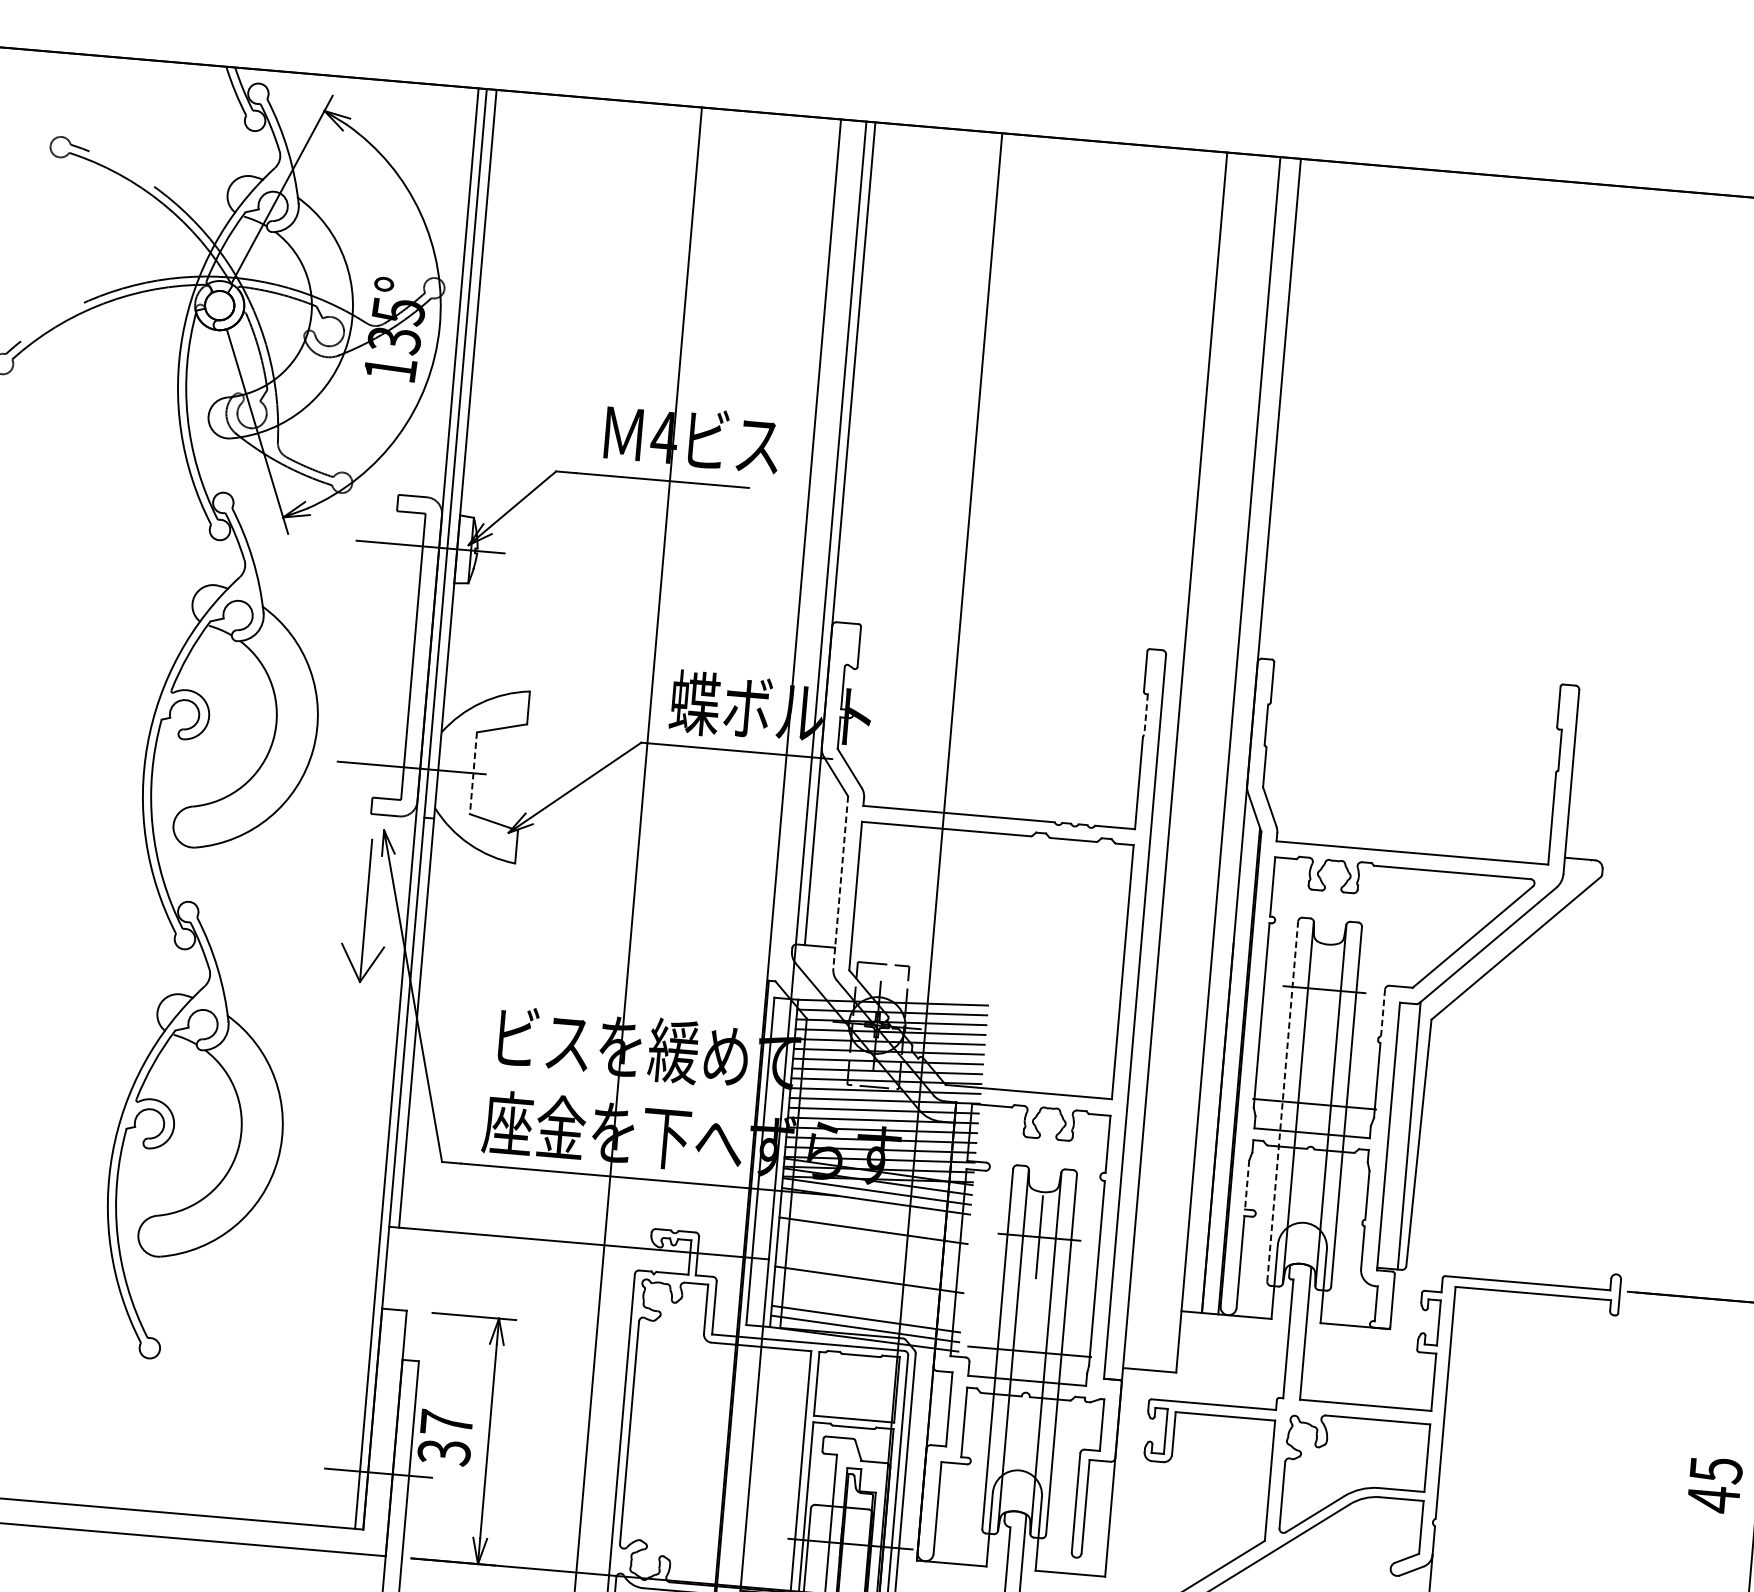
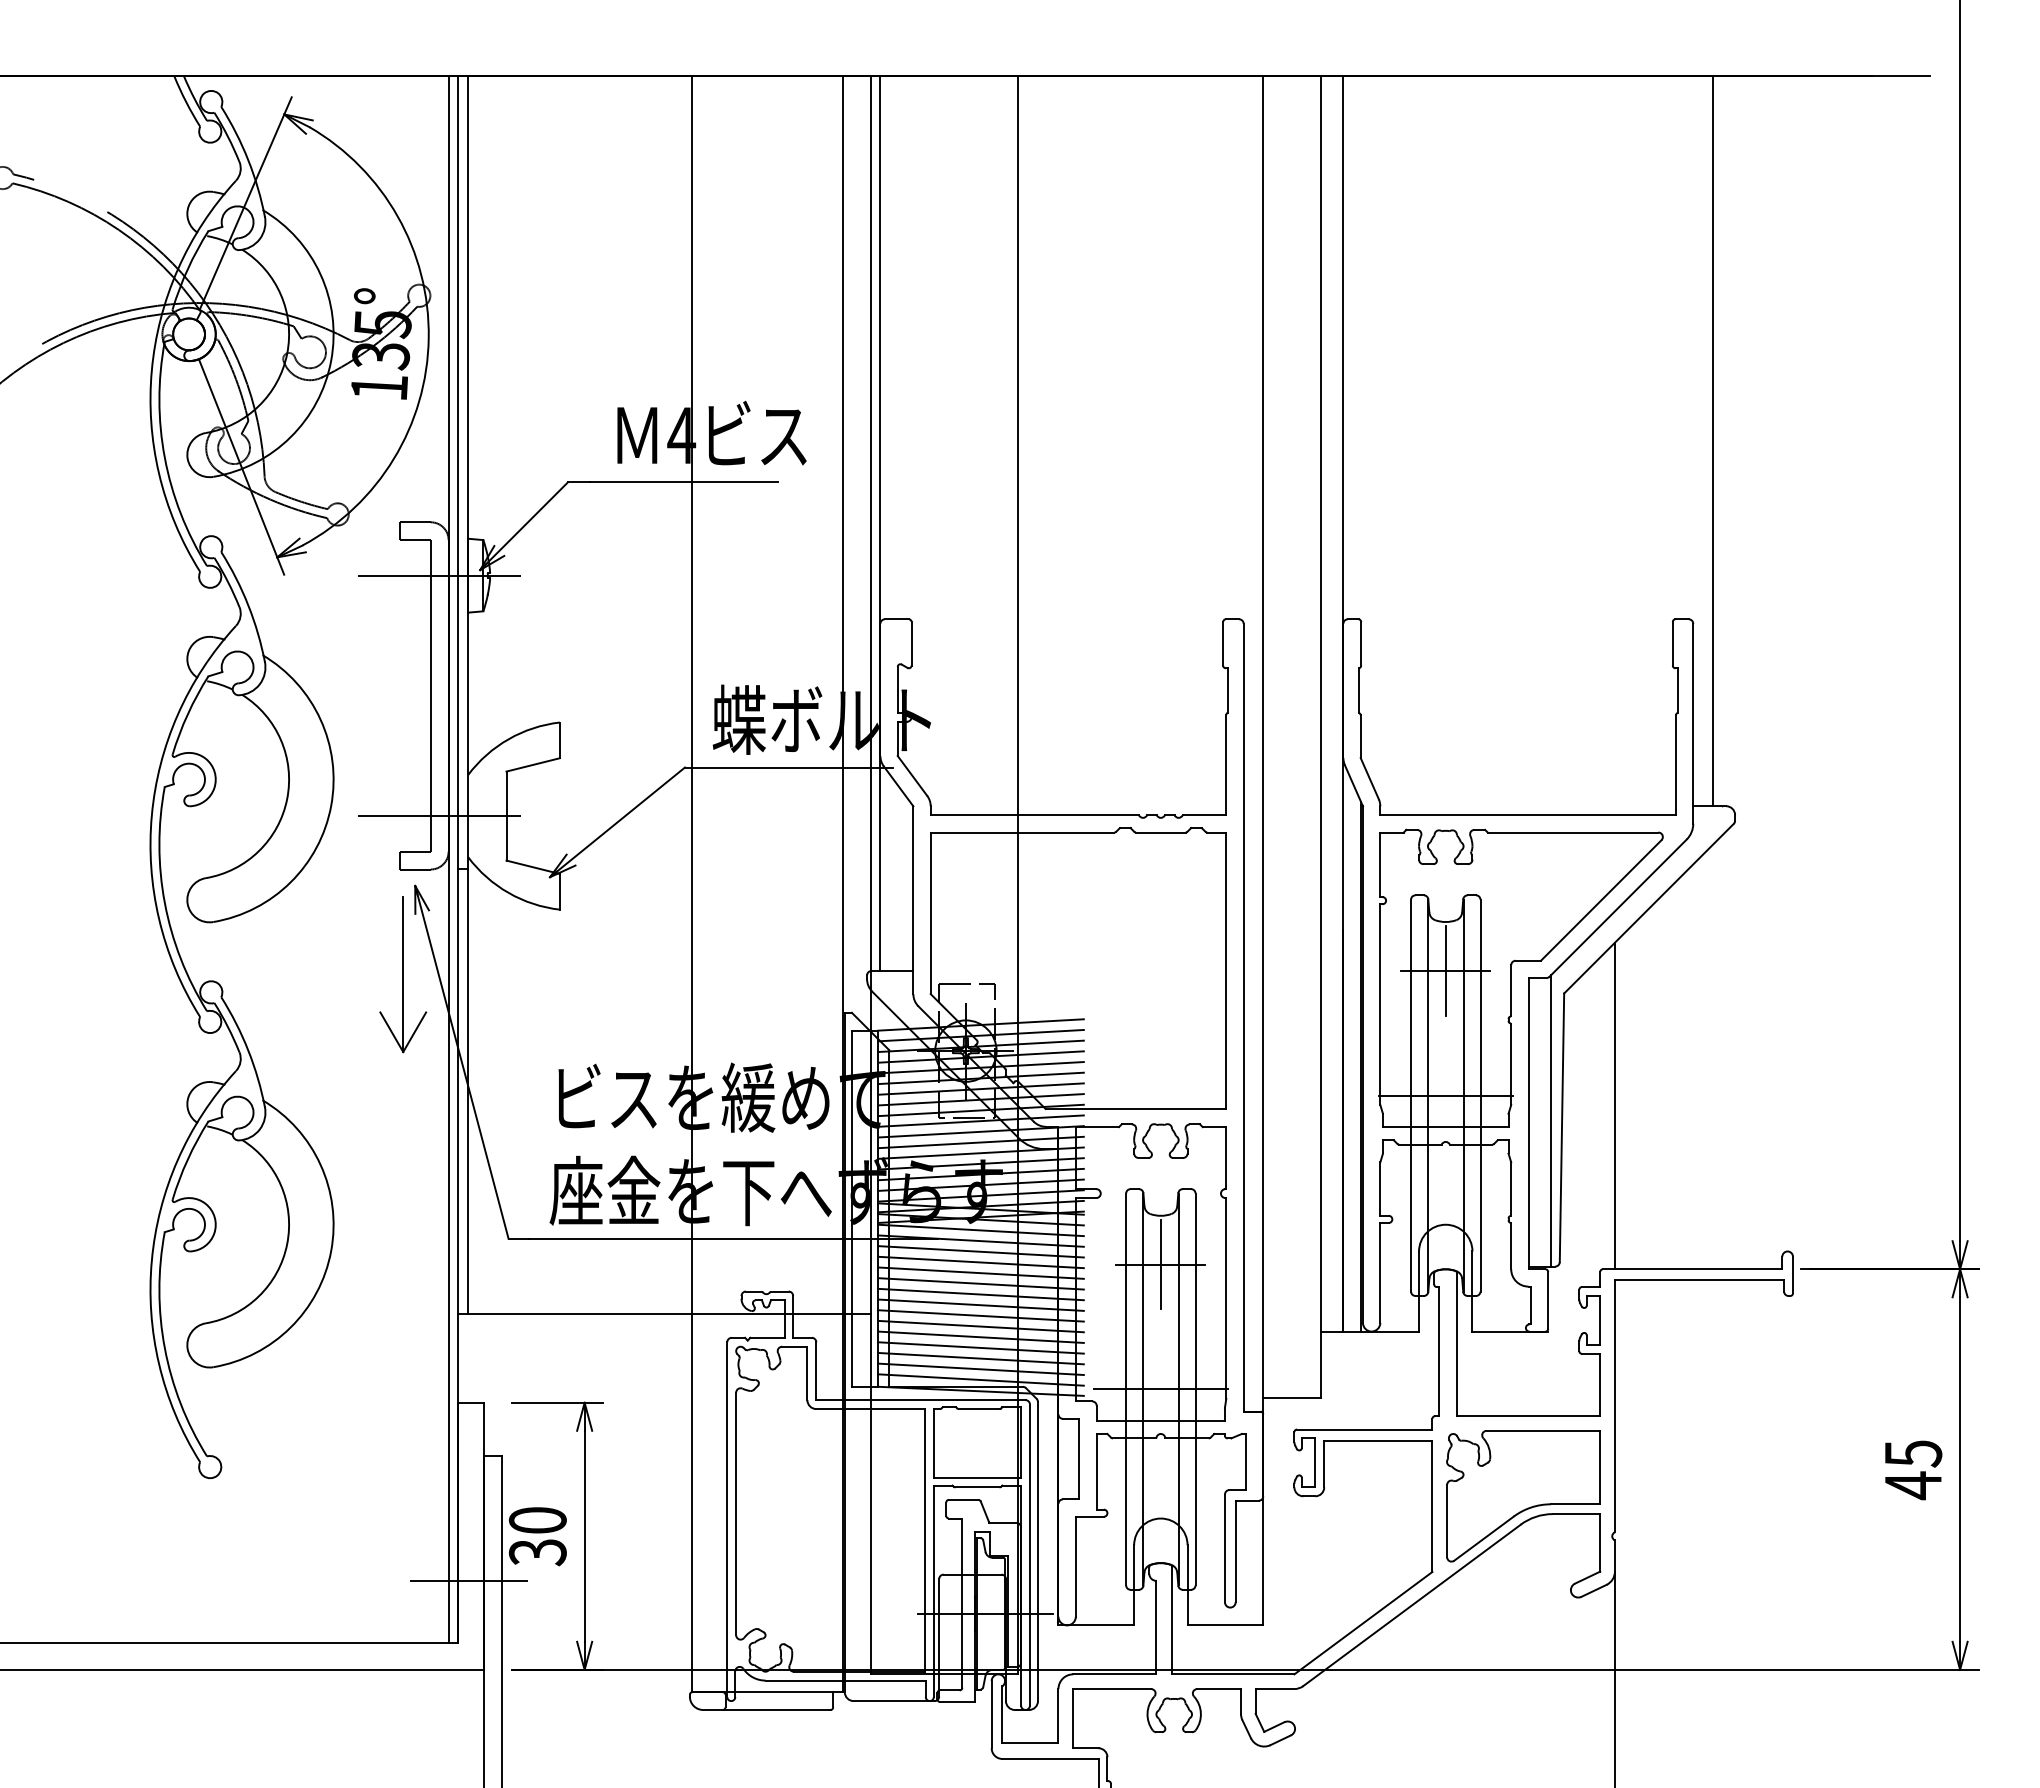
line: (1611, 523) -> (1712, 440), added
line: (1145, 715) -> (1227, 691), dashed -> solid
line: (473, 773) -> (506, 816), dashed -> solid
line: (840, 882) -> (913, 900), dashed -> solid
line: (1324, 989) -> (1445, 970), added
line: (1383, 1012) -> (1511, 990), dashed -> solid
line: (1283, 1101) -> (1411, 1095), dashed -> solid
line: (1468, 1126) -> (1614, 1105), added
line: (1247, 1185) -> (1380, 1189), dashed -> solid
line: (874, 1210) -> (980, 1251), added
line: (873, 1220) -> (980, 1262), added
line: (872, 1240) -> (980, 1283), added
line: (871, 1250) -> (980, 1294), added
line: (870, 1259) -> (980, 1304), added
line: (869, 1269) -> (980, 1315), added
line: (868, 1288) -> (980, 1336), added
line: (867, 1299) -> (980, 1347), added
line: (866, 1309) -> (980, 1358), added
text: (446, 1423) -> (537, 1520), 37 -> 30

